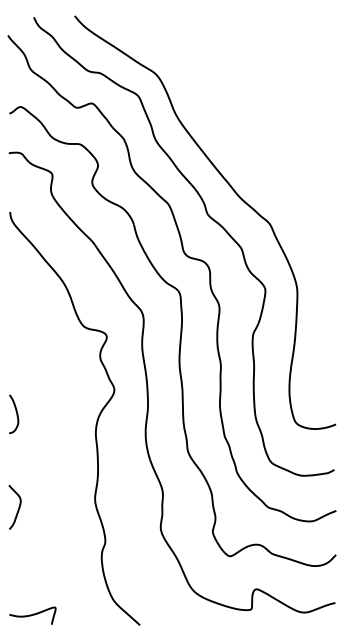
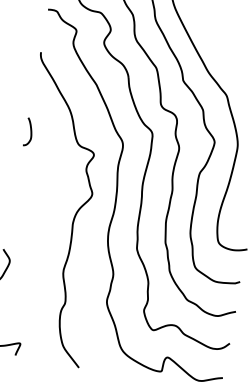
curve: (16, 414) -> (30, 132), moved

